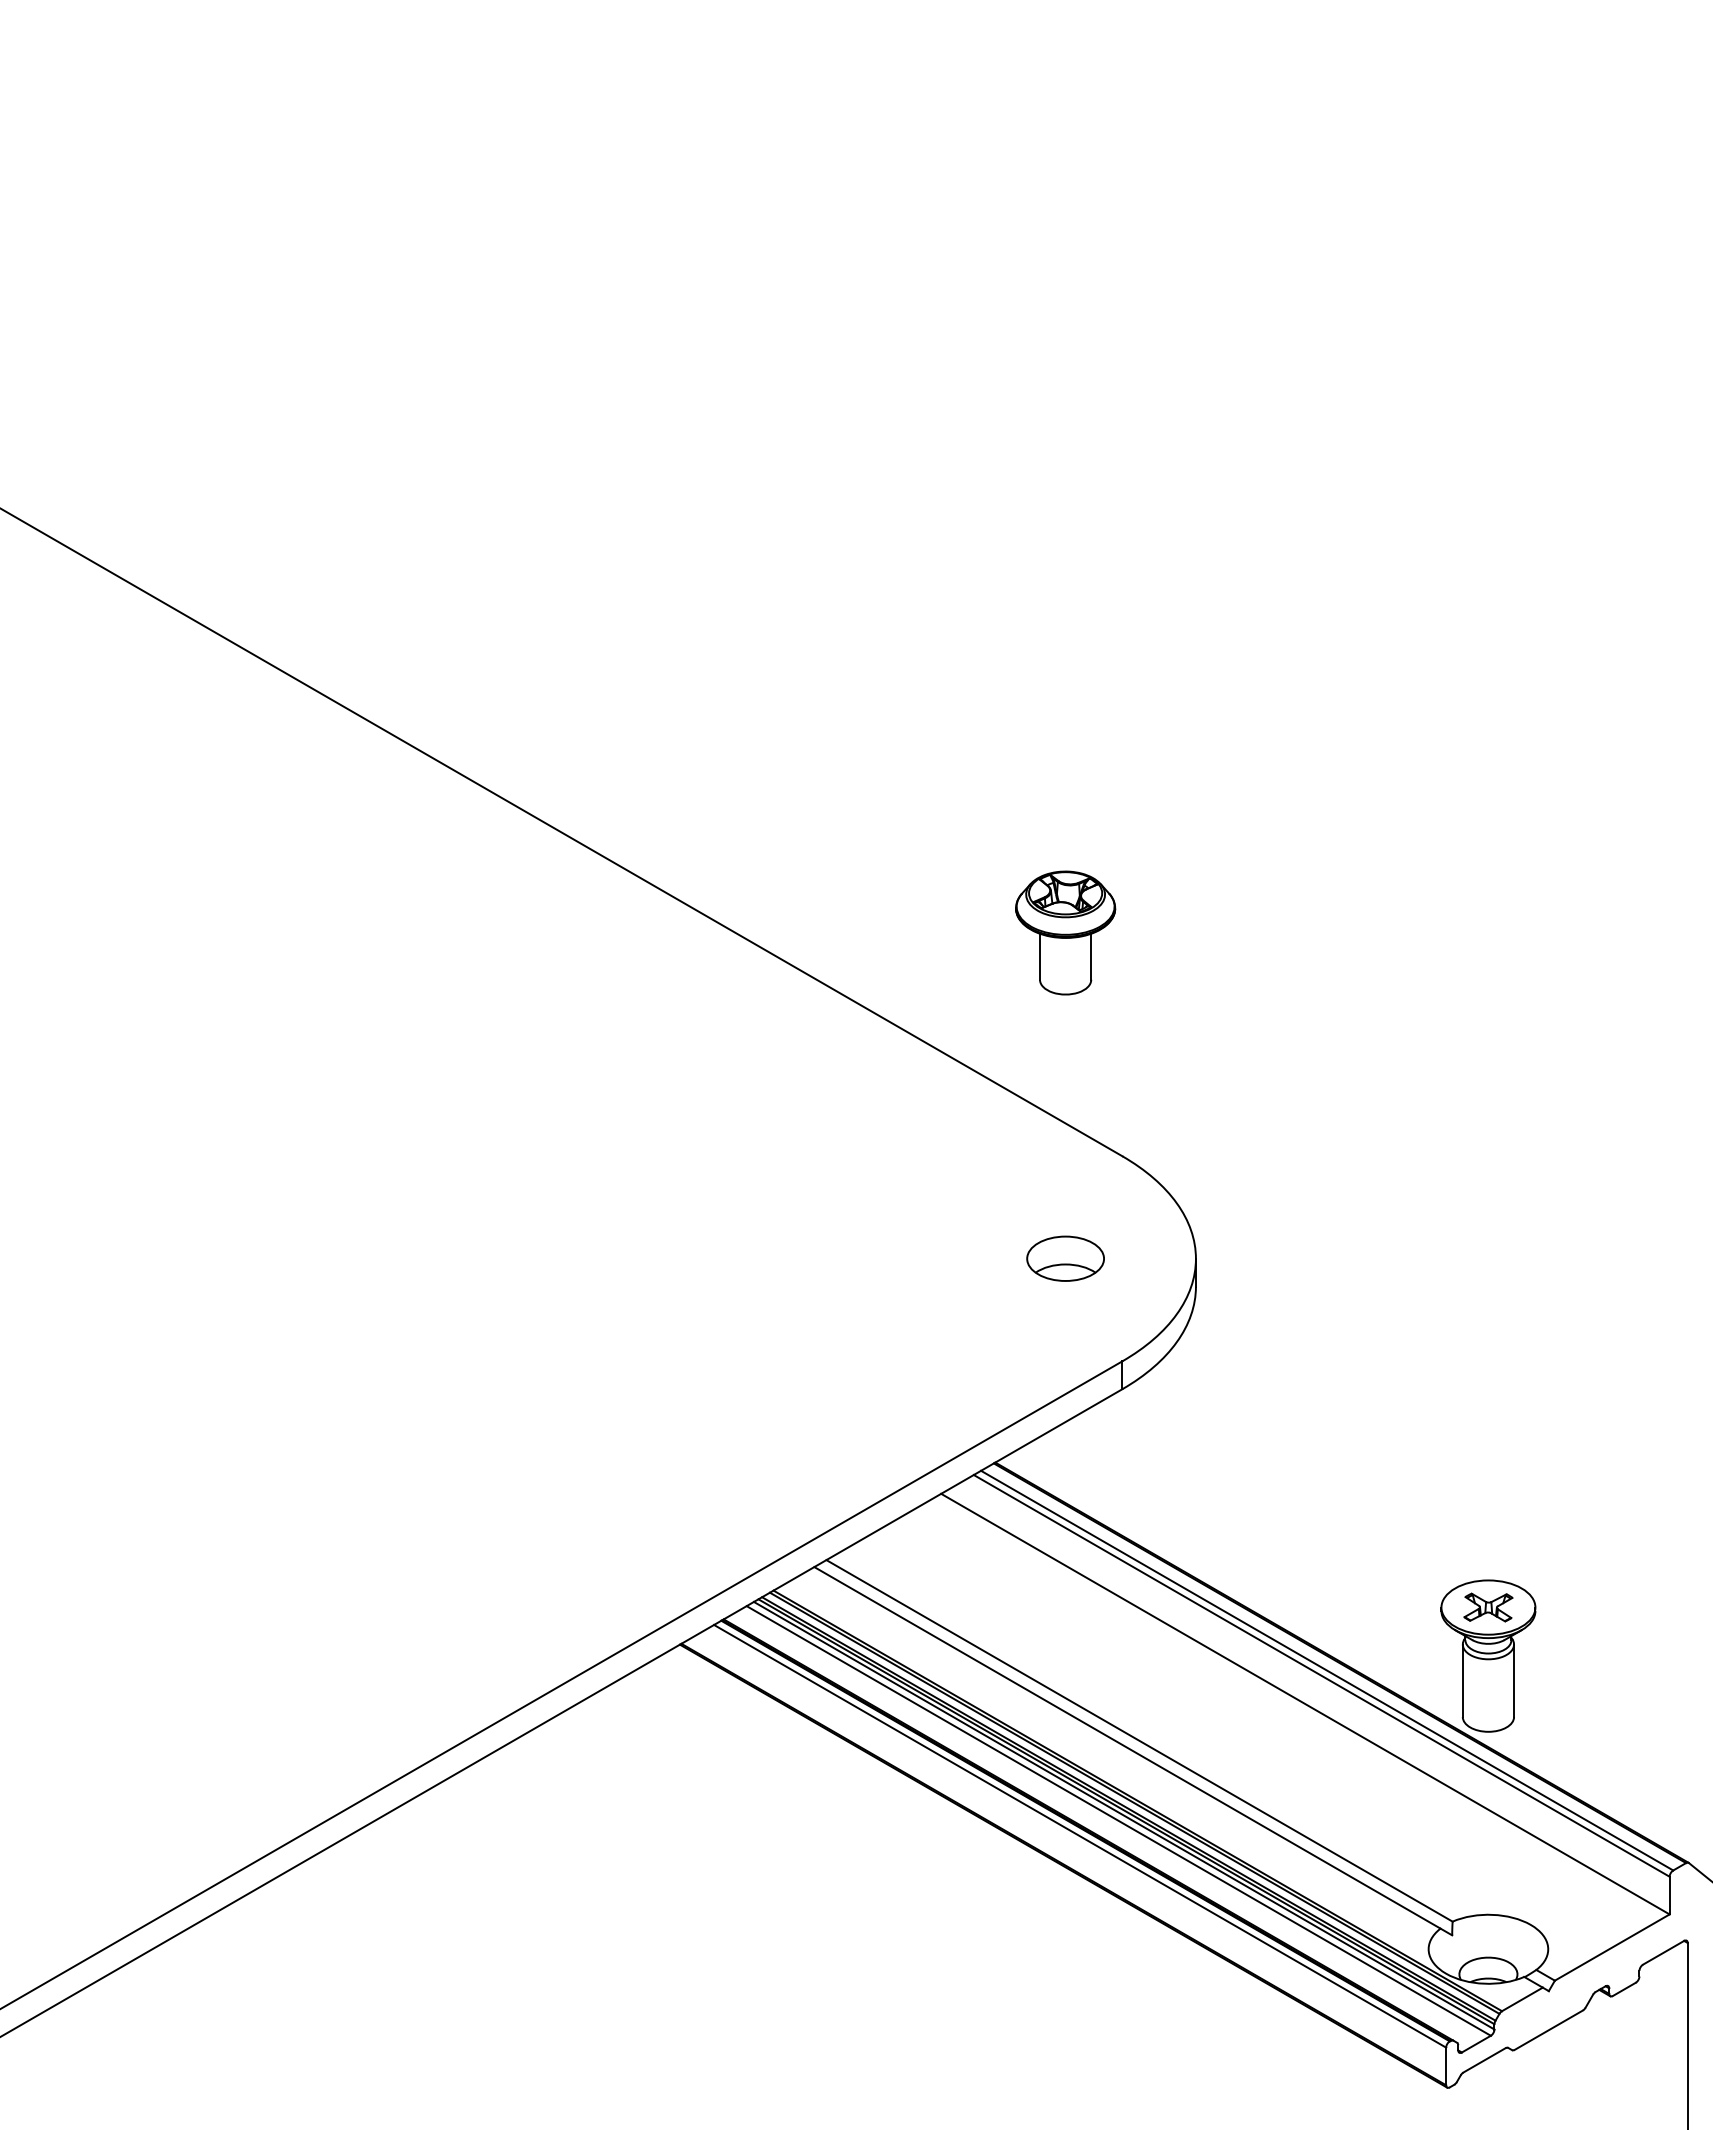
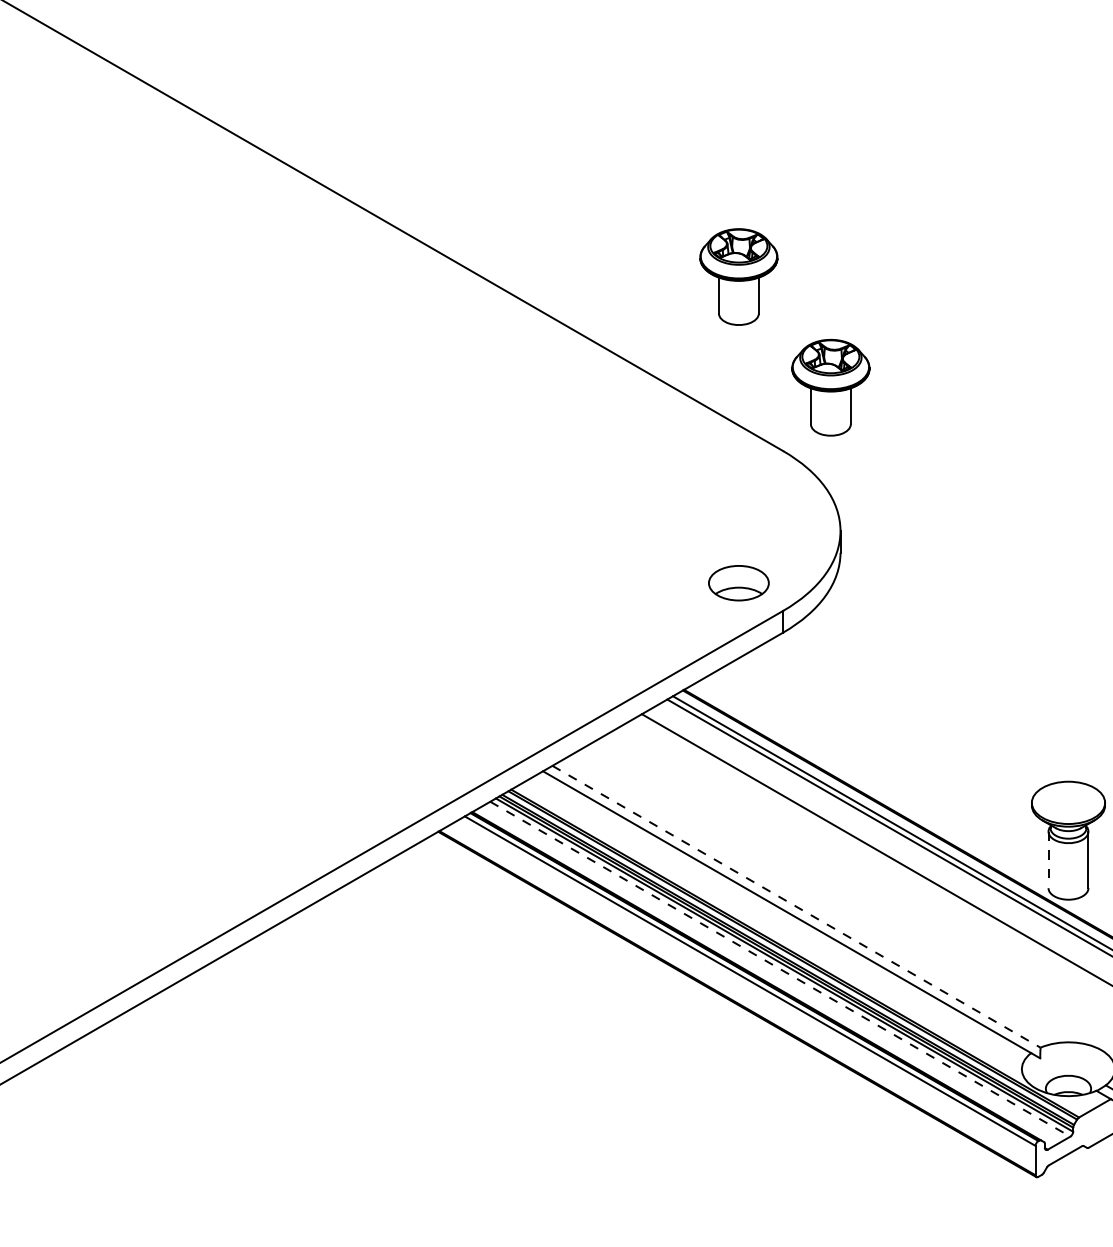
part: (1183, 1074) -> (830, 387), added
part: (1065, 1258) -> (738, 582), moved
part: (1488, 1607) -> (1068, 802), removed
line: (1462, 1681) -> (1048, 860), solid -> dashed
line: (1139, 1740) -> (796, 906), solid -> dashed
line: (1118, 1820) -> (780, 968), solid -> dashed

